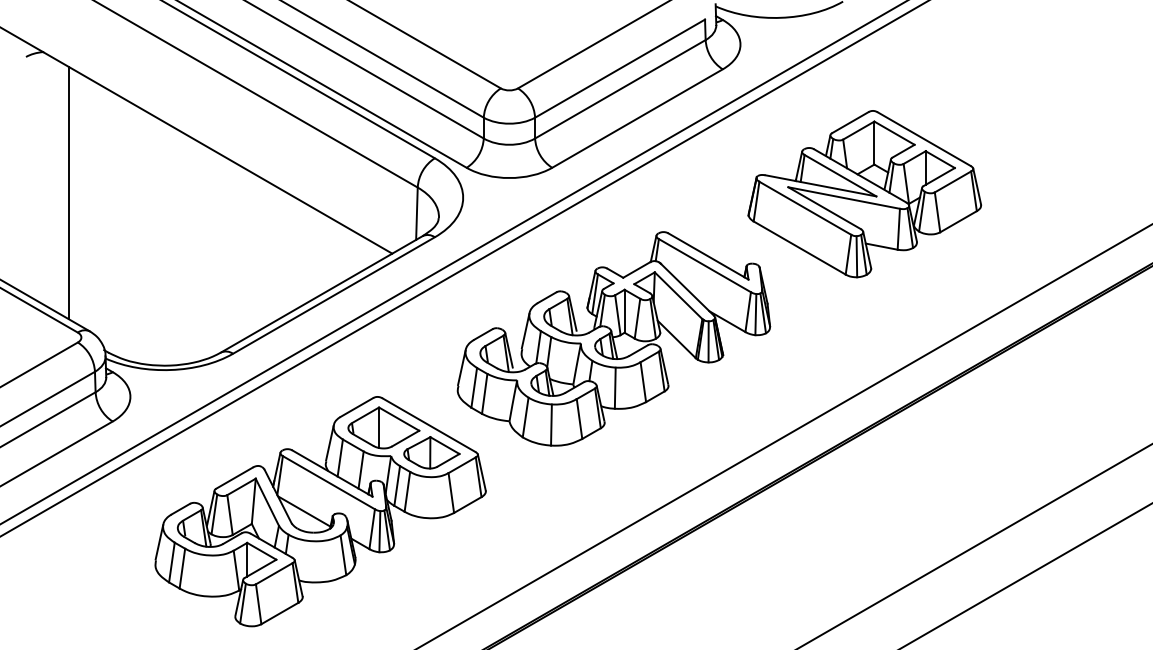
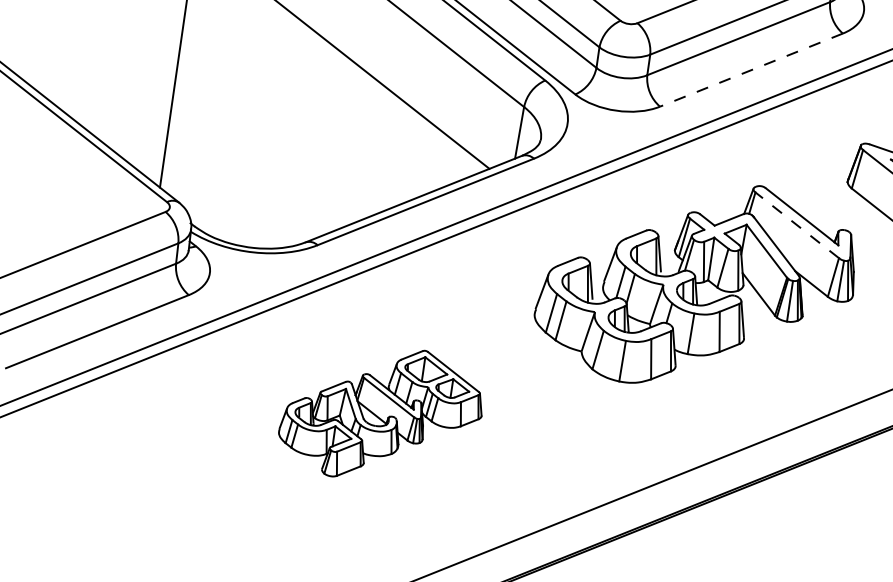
line: (637, 118) -> (751, 70), solid -> dashed
line: (704, 265) -> (796, 225), solid -> dashed
part: (320, 511) -> (381, 413), size x0.6

